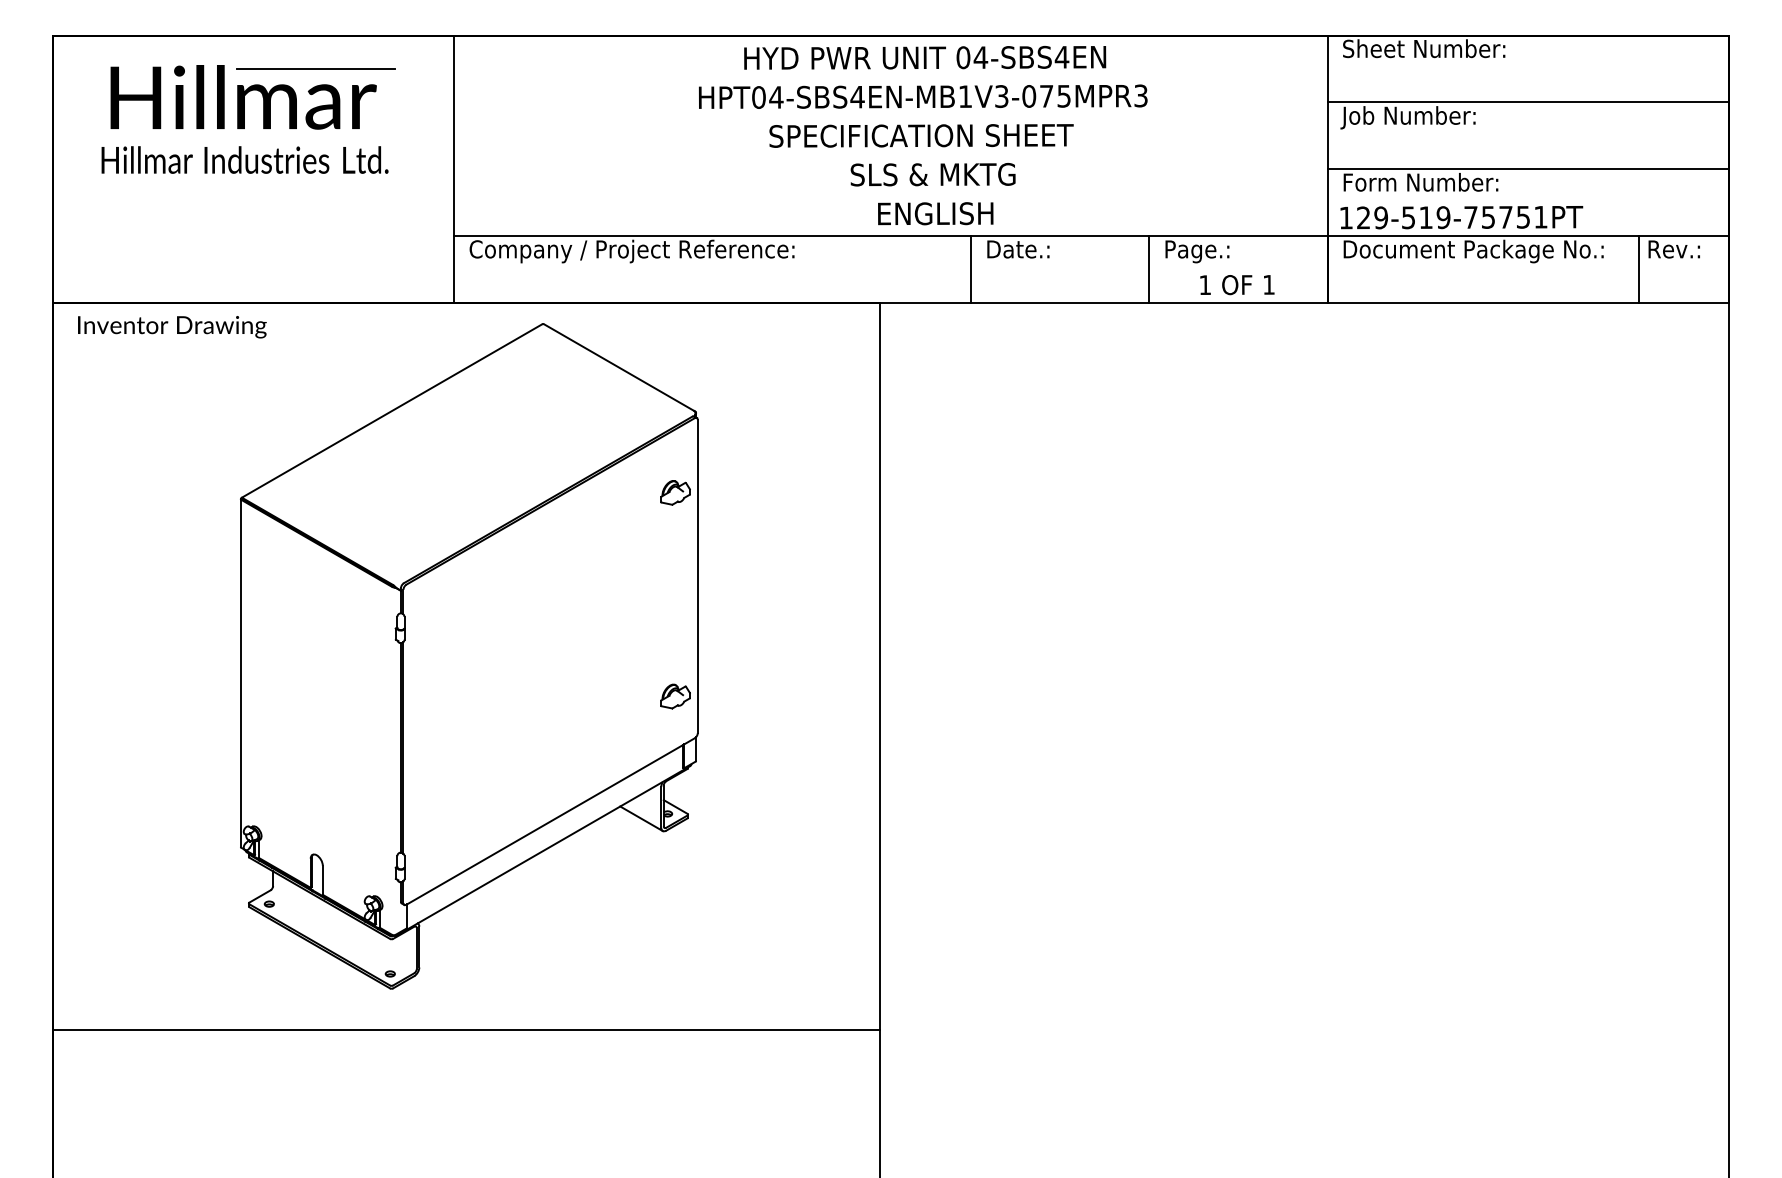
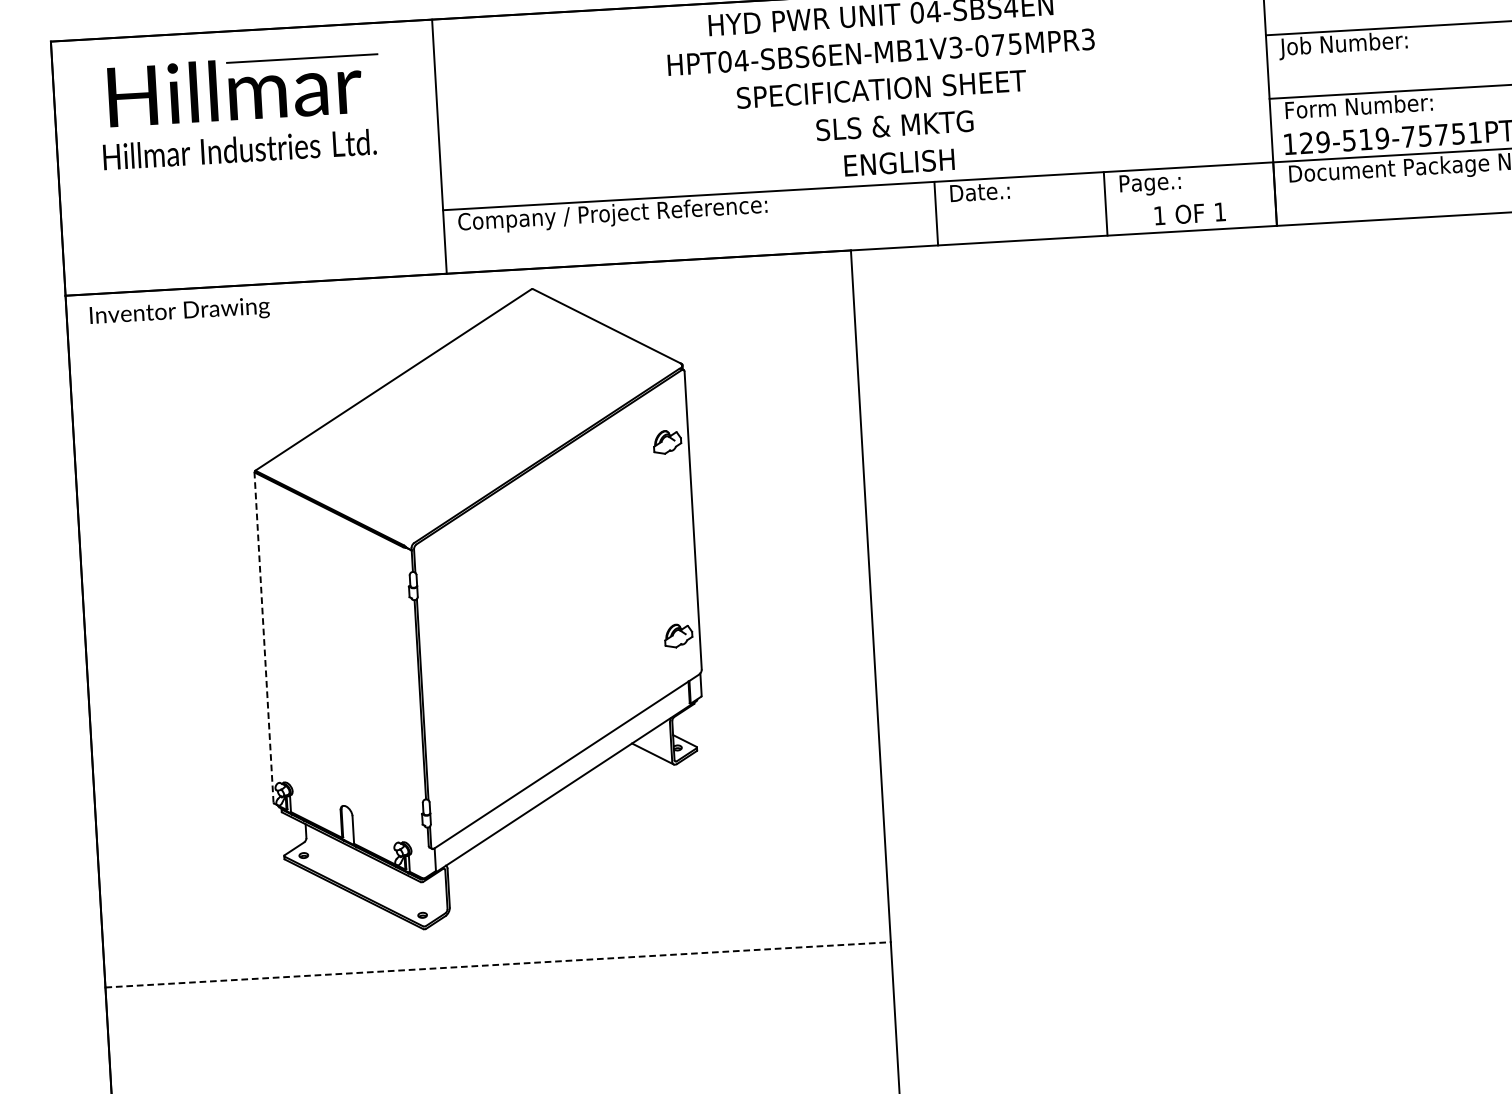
text: (857, 96) -> (818, 55), HPT04-SBS4EN-MB1V3-075MPR3 -> HPT04-SBS6EN-MB1V3-075MPR3
line: (240, 673) -> (263, 637), solid -> dashed
line: (467, 1030) -> (499, 964), solid -> dashed

